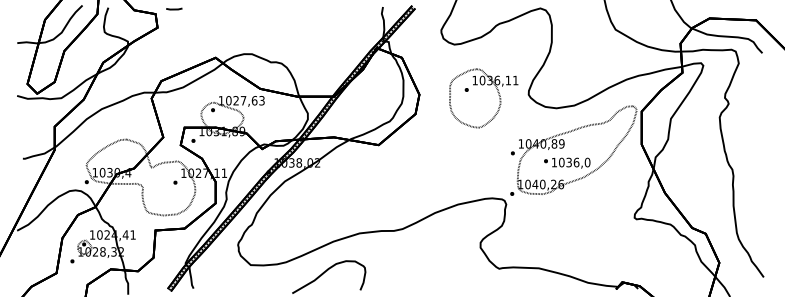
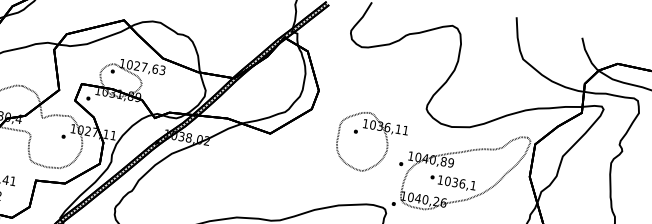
part: (483, 85) -> (373, 130), moved
text: (587, 162) -> (473, 185), 1036,0 -> 1036,1

